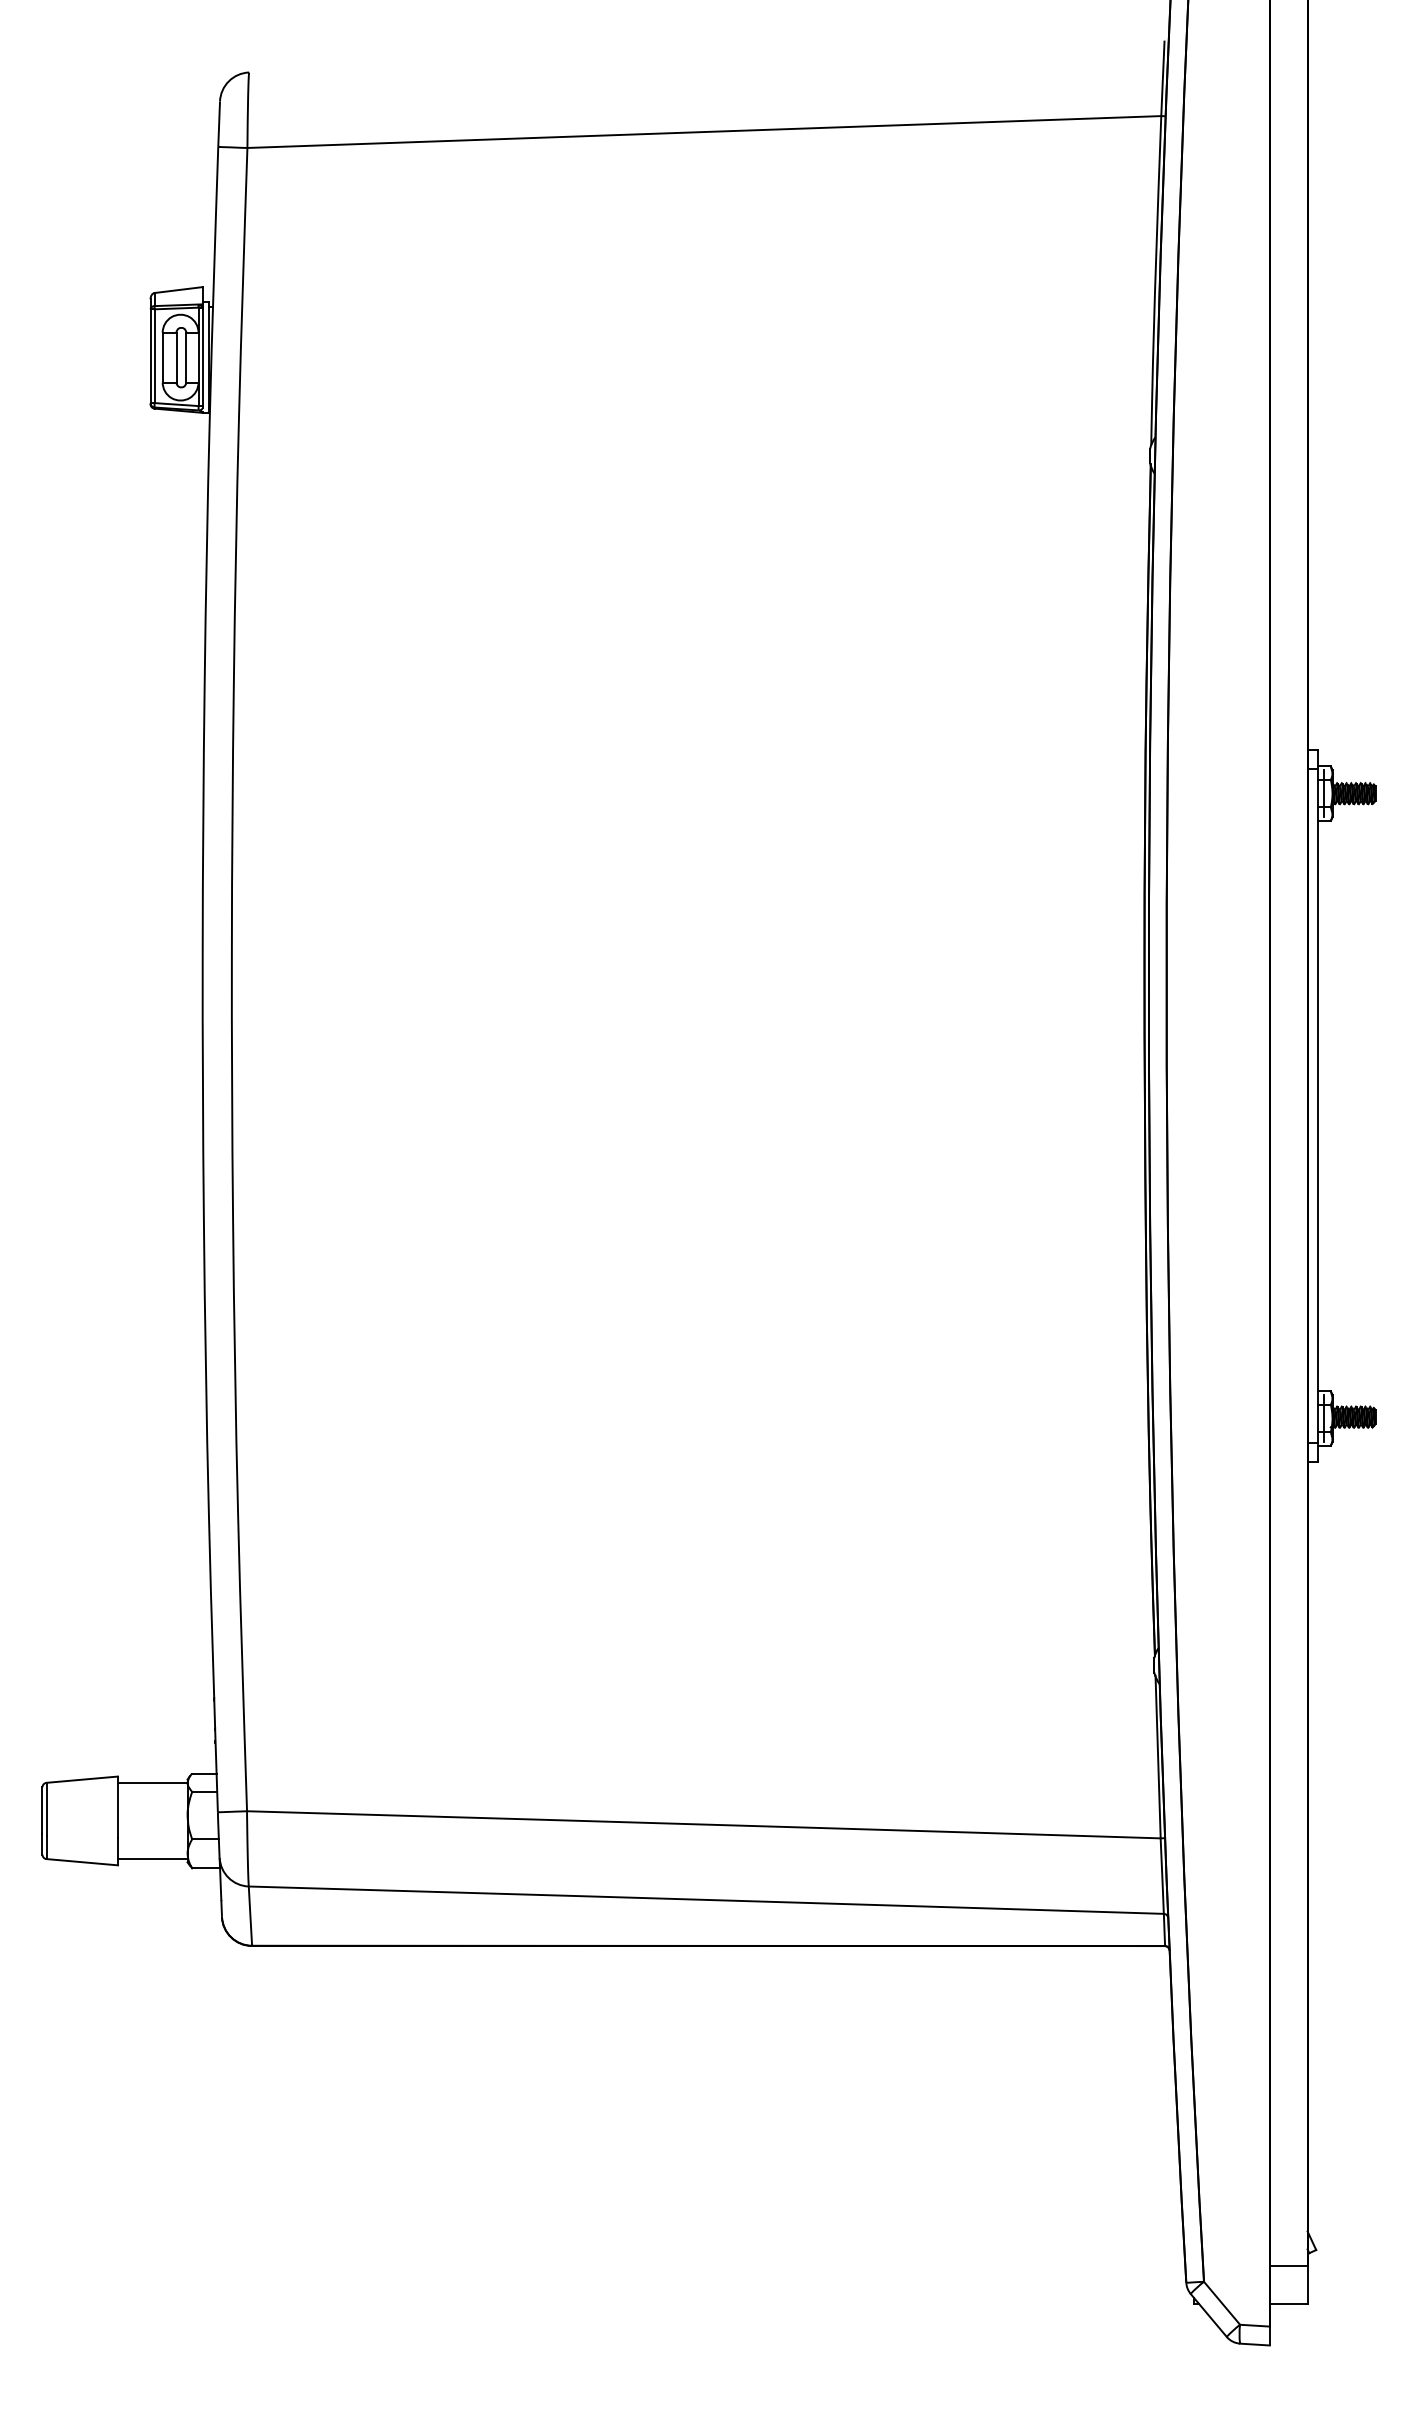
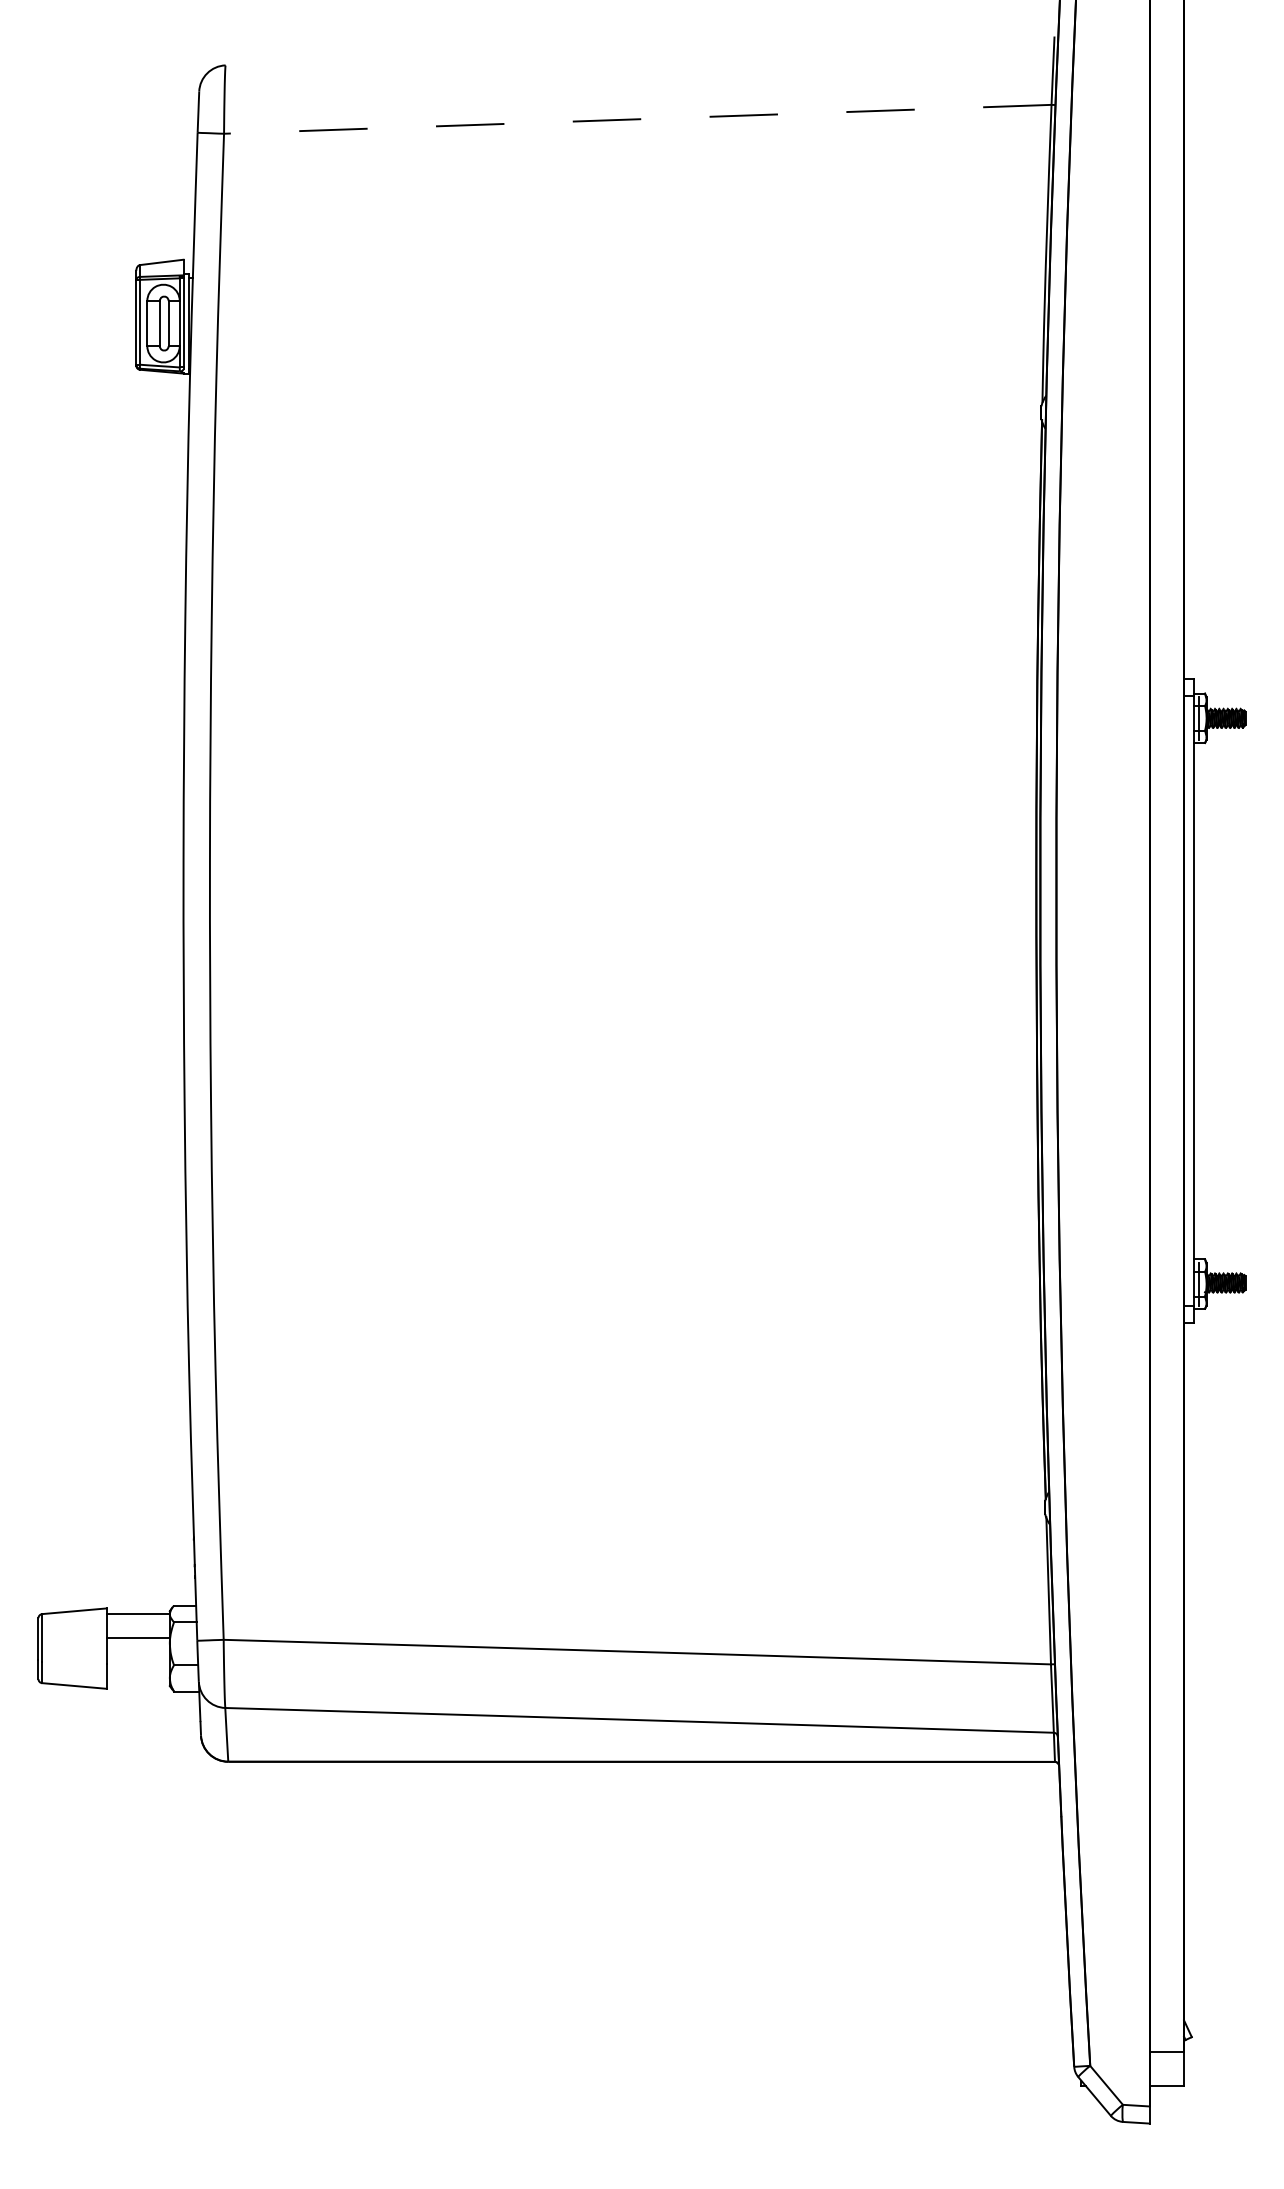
line: (705, 131) -> (638, 118), solid -> dashed
line: (152, 1858) -> (138, 1637), moved

